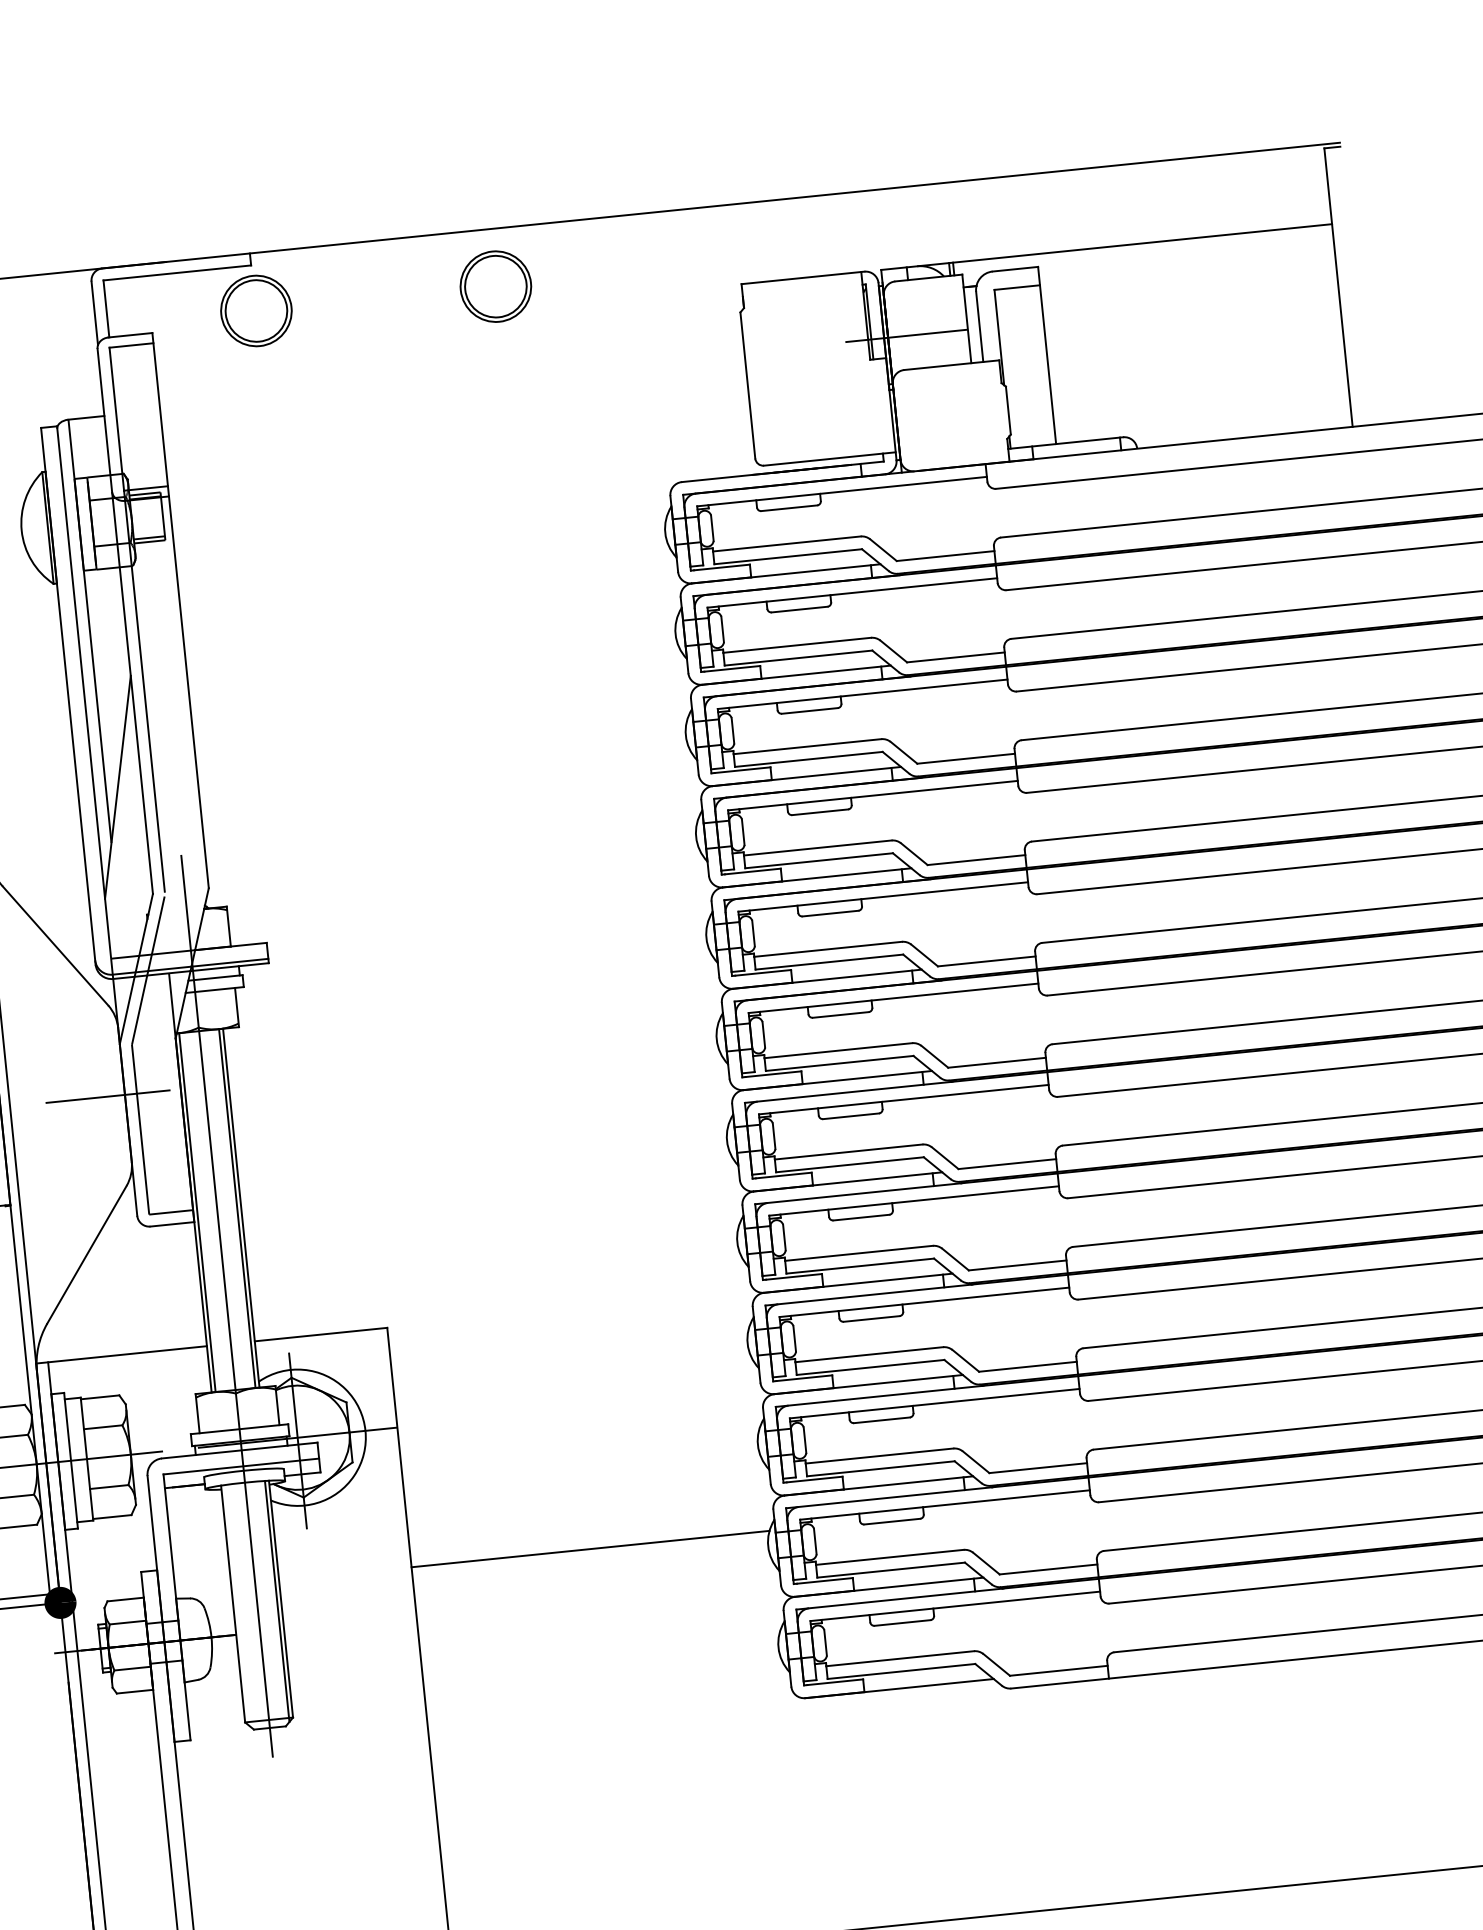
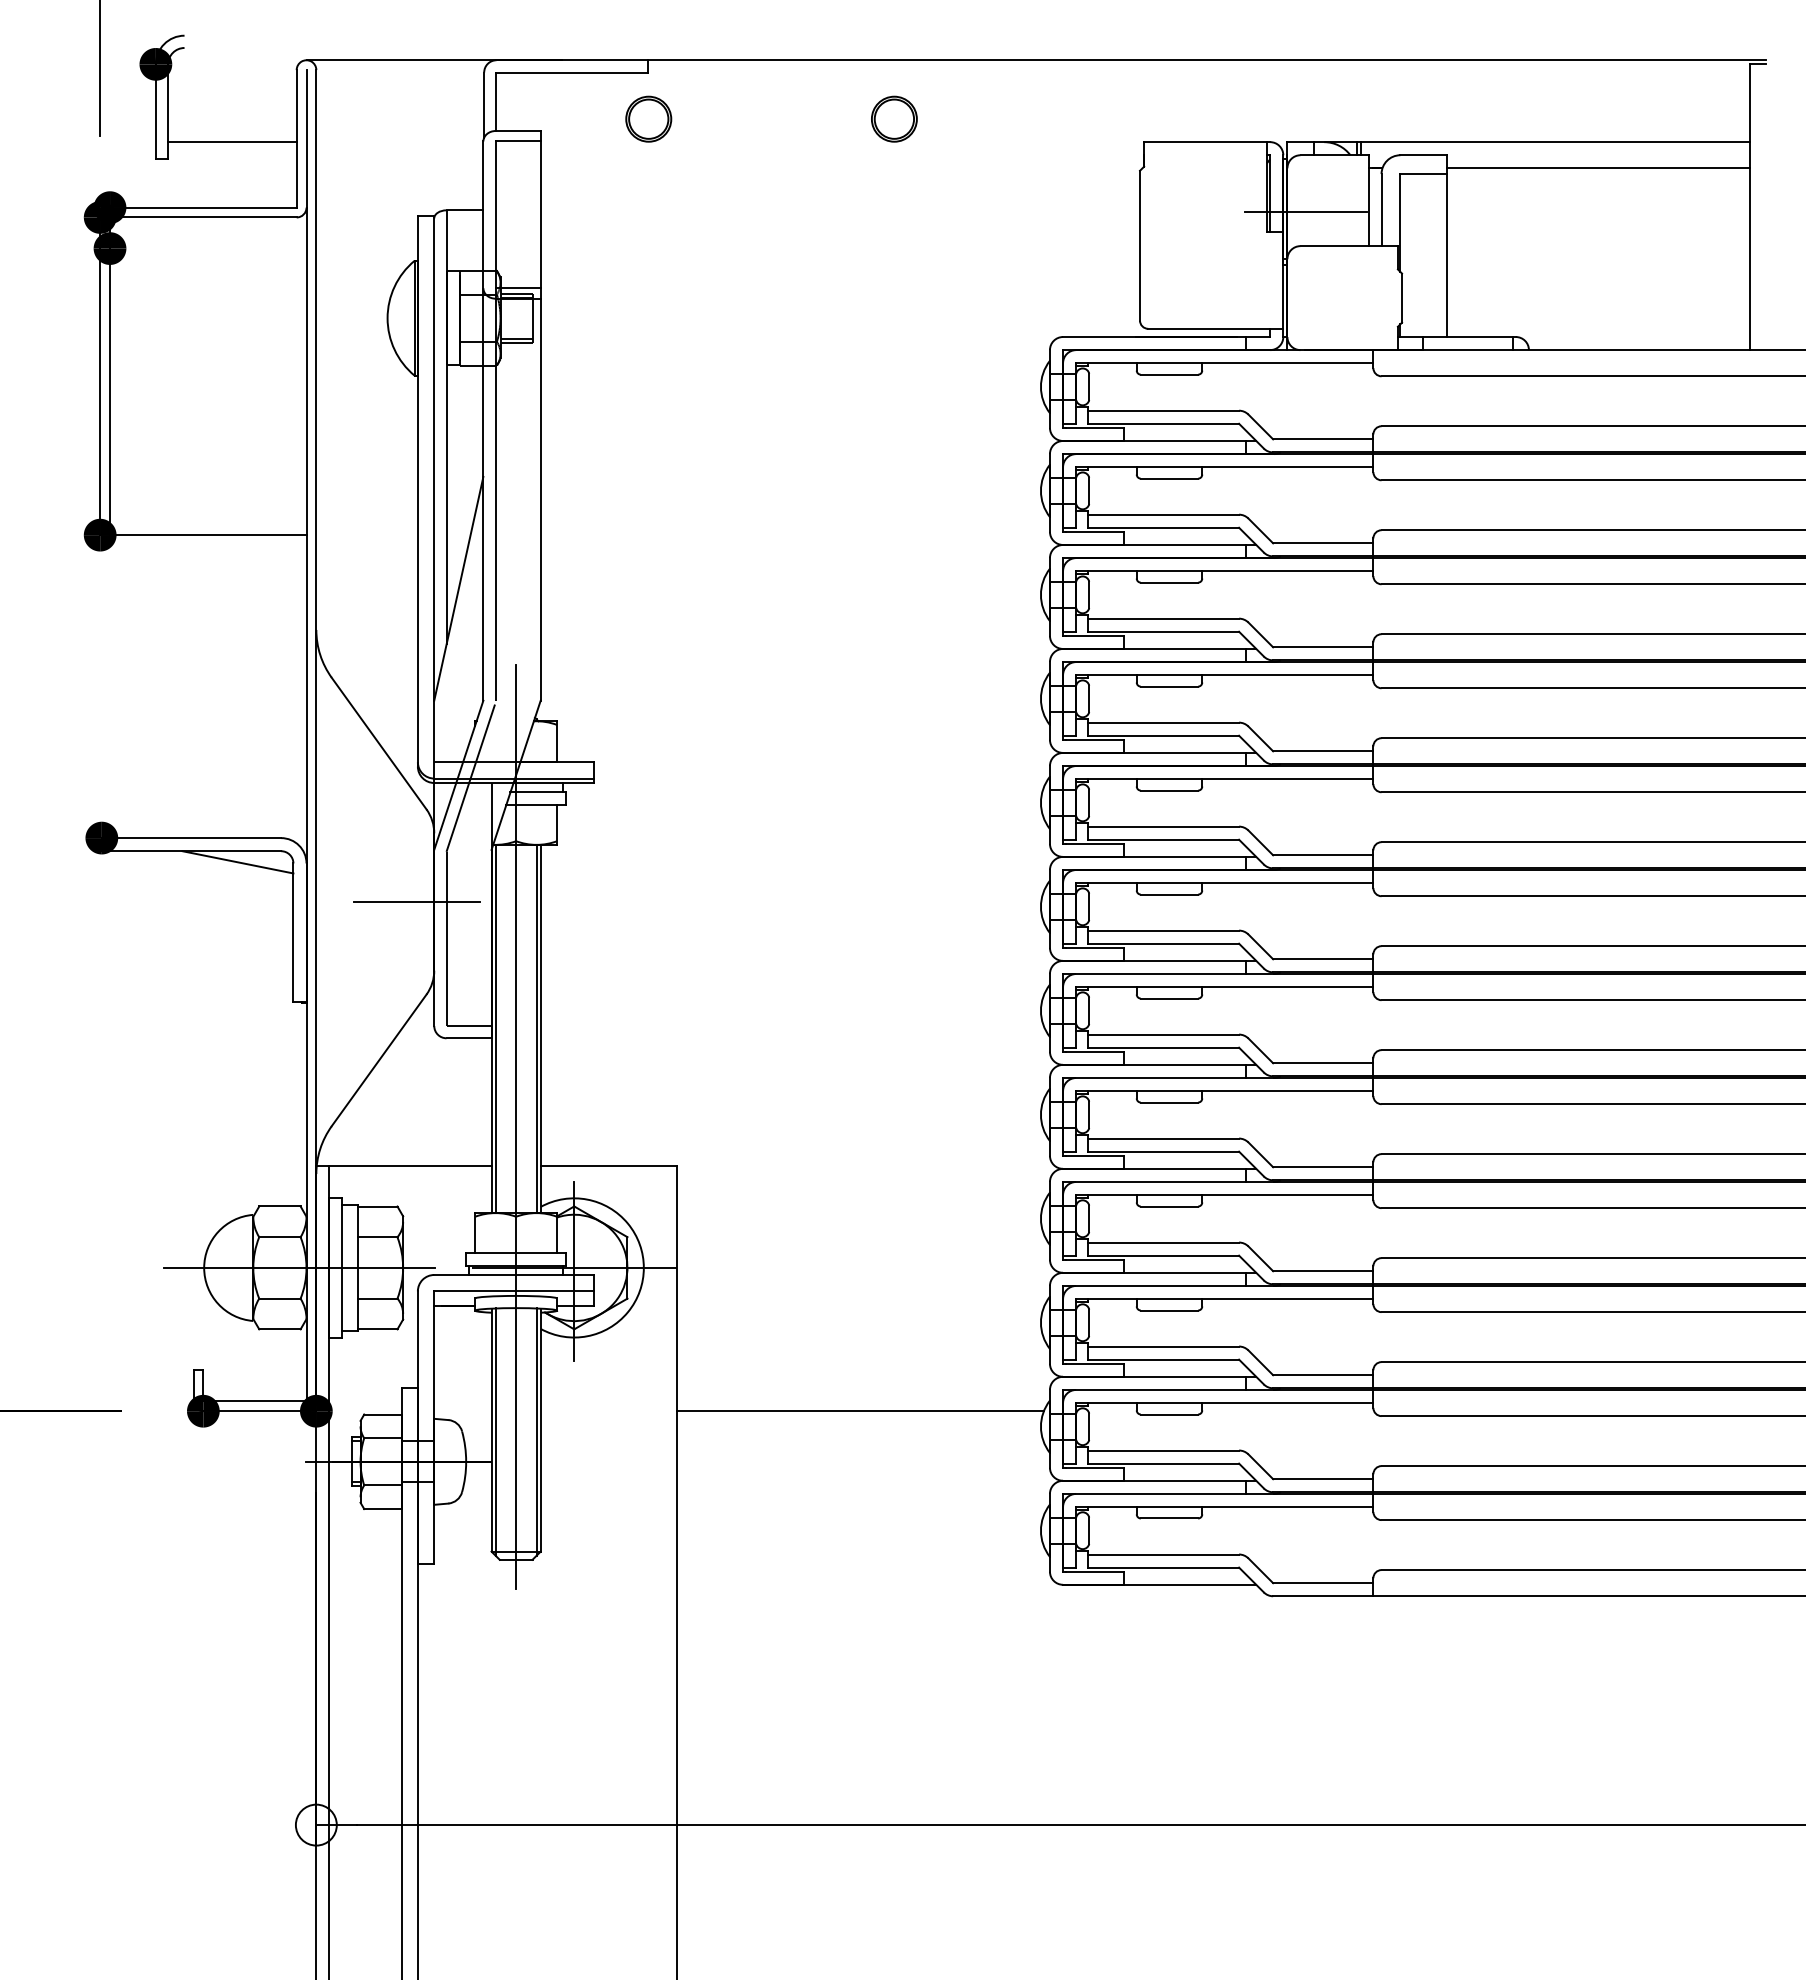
line: (1187, 264) -> (1598, 168), added
part: (495, 285) -> (894, 118), size x0.62
part: (256, 310) -> (648, 118), size x0.62
line: (237, 1604) -> (495, 1431), added

